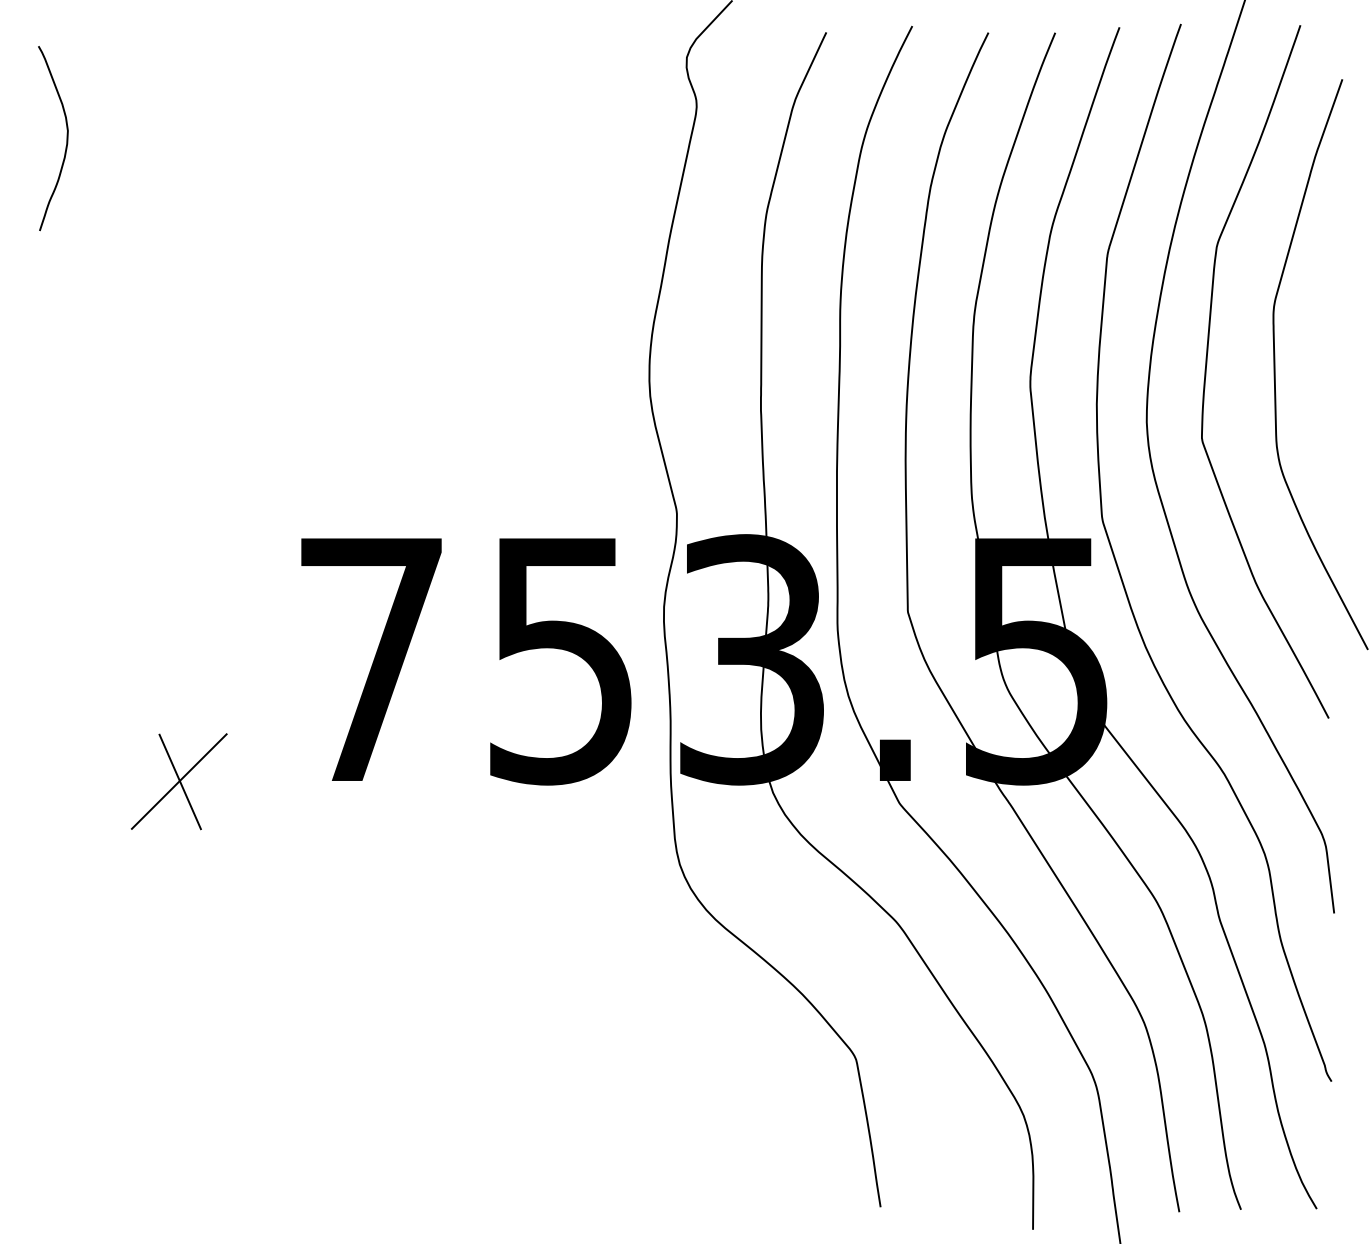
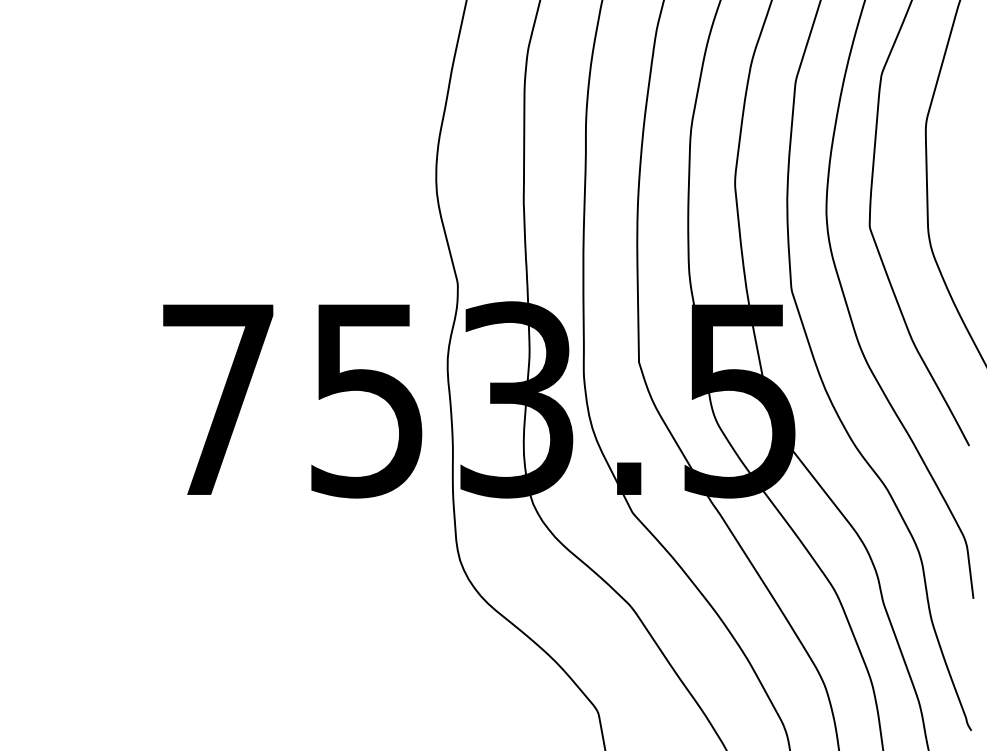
part: (178, 781) -> (66, 495), removed

